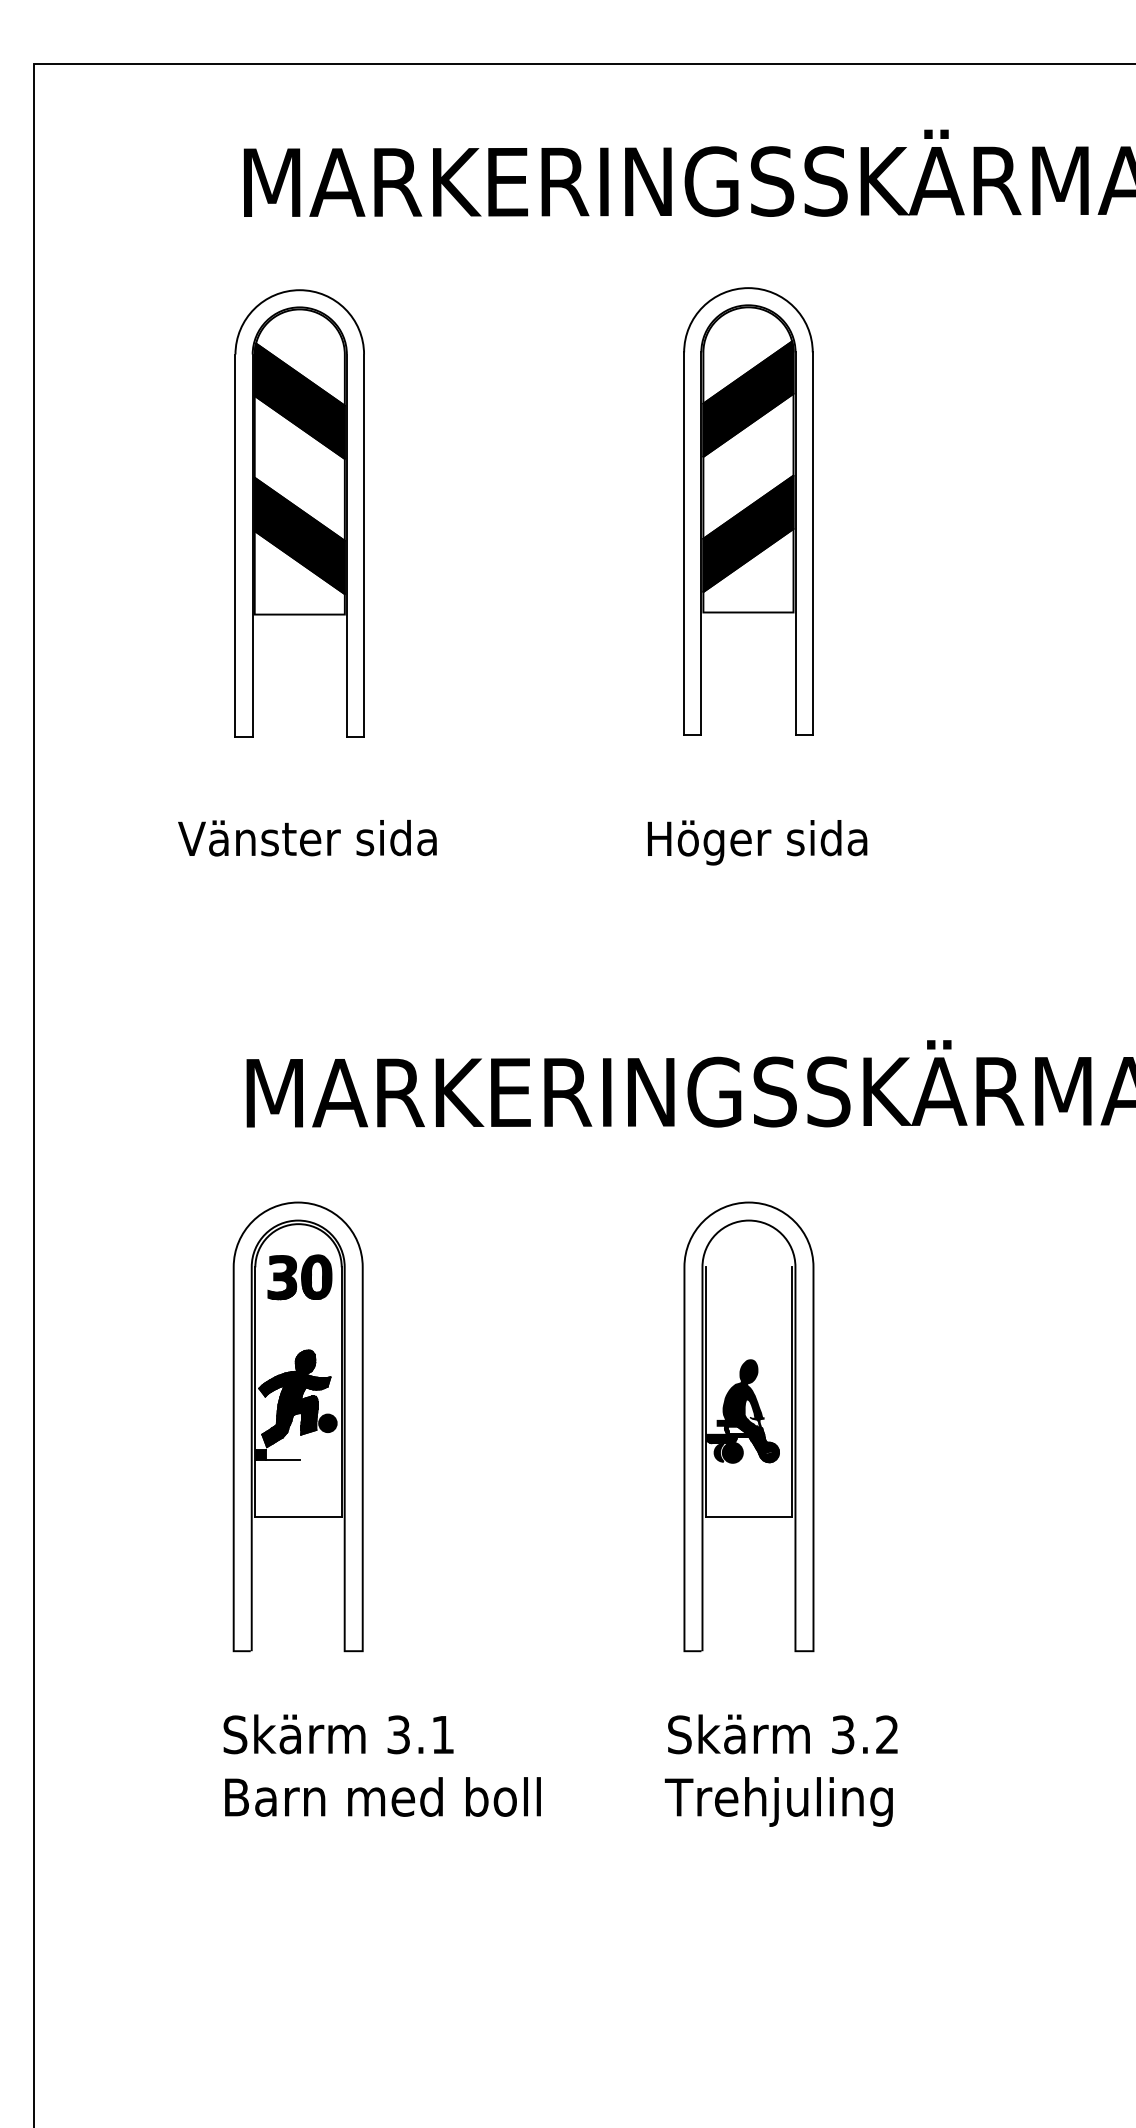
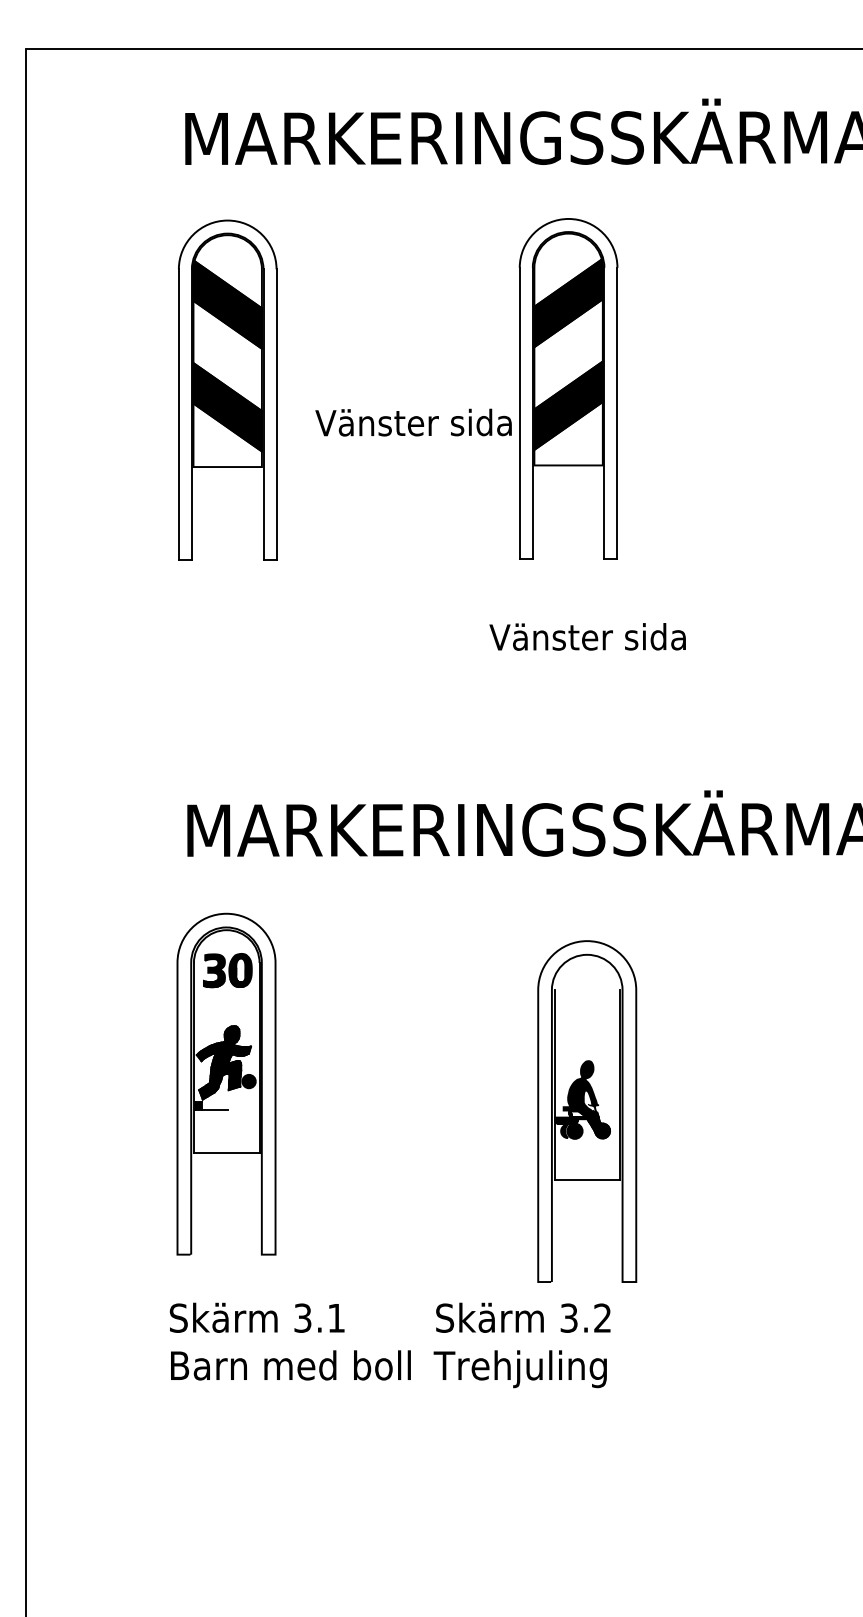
text: (307, 837) -> (413, 422), moved
text: (773, 842) -> (587, 640), Höger sida -> Vänster sida
part: (748, 1426) -> (586, 1111), moved
text: (780, 1770) -> (521, 1345), moved

